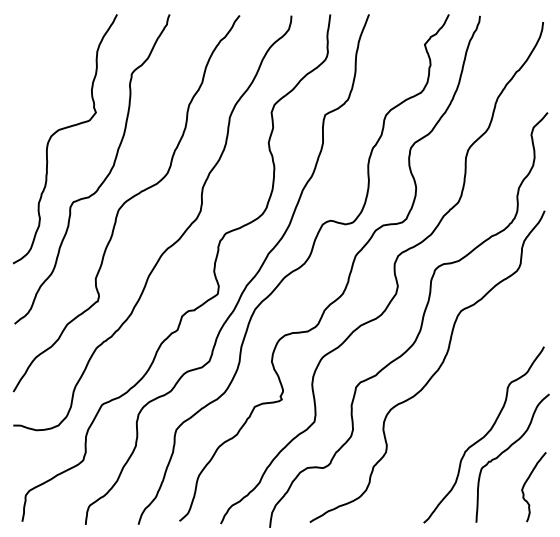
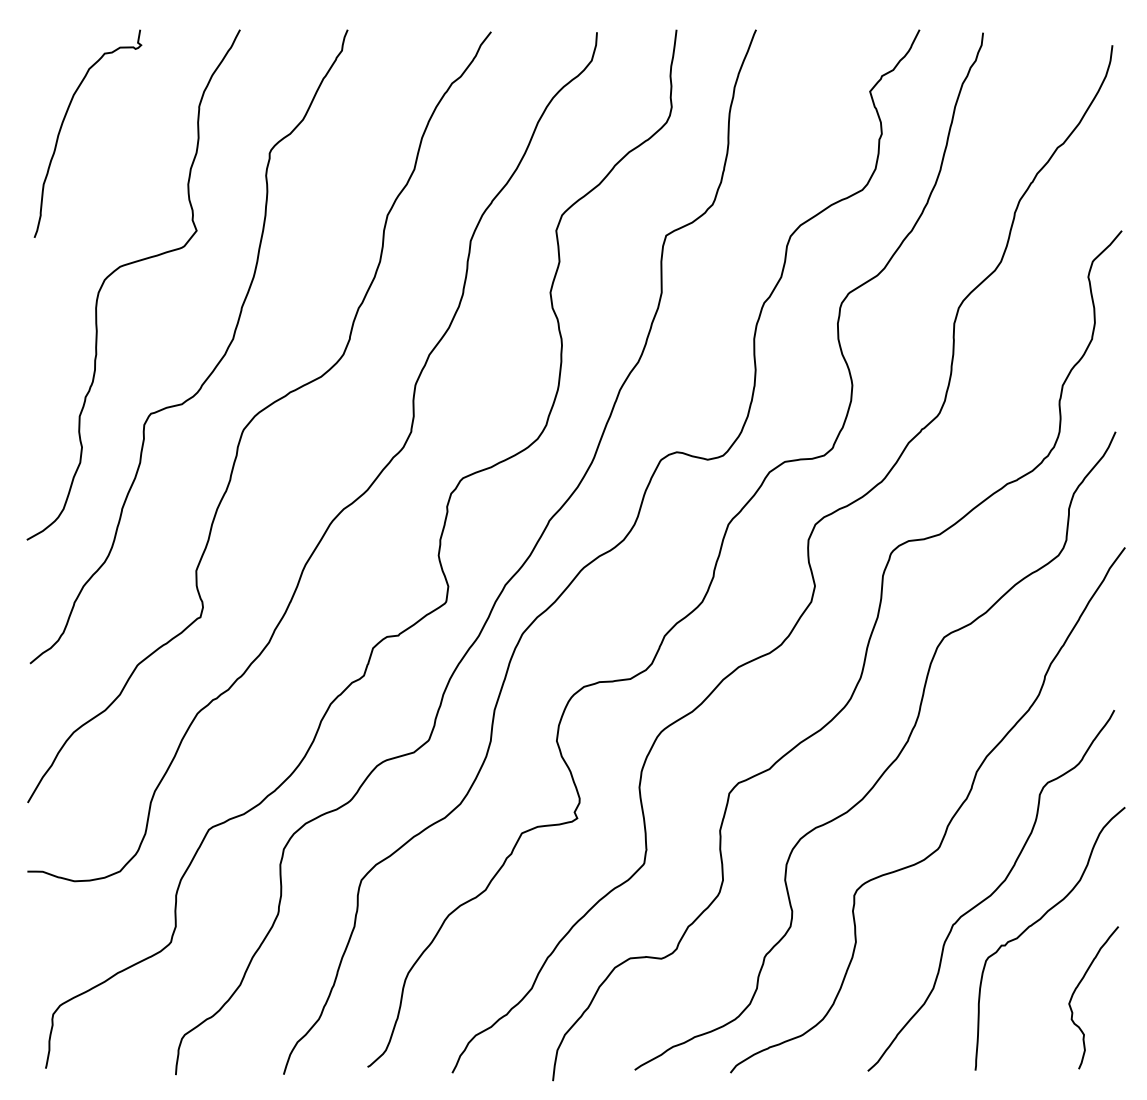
curve: (31, 60) -> (64, 124), added
curve: (462, 401) -> (947, 822), added

